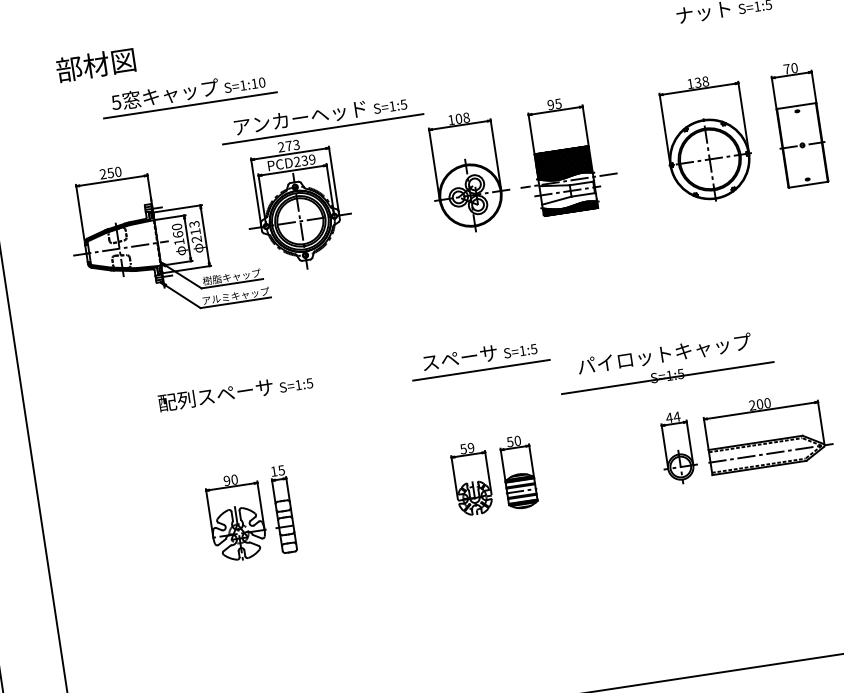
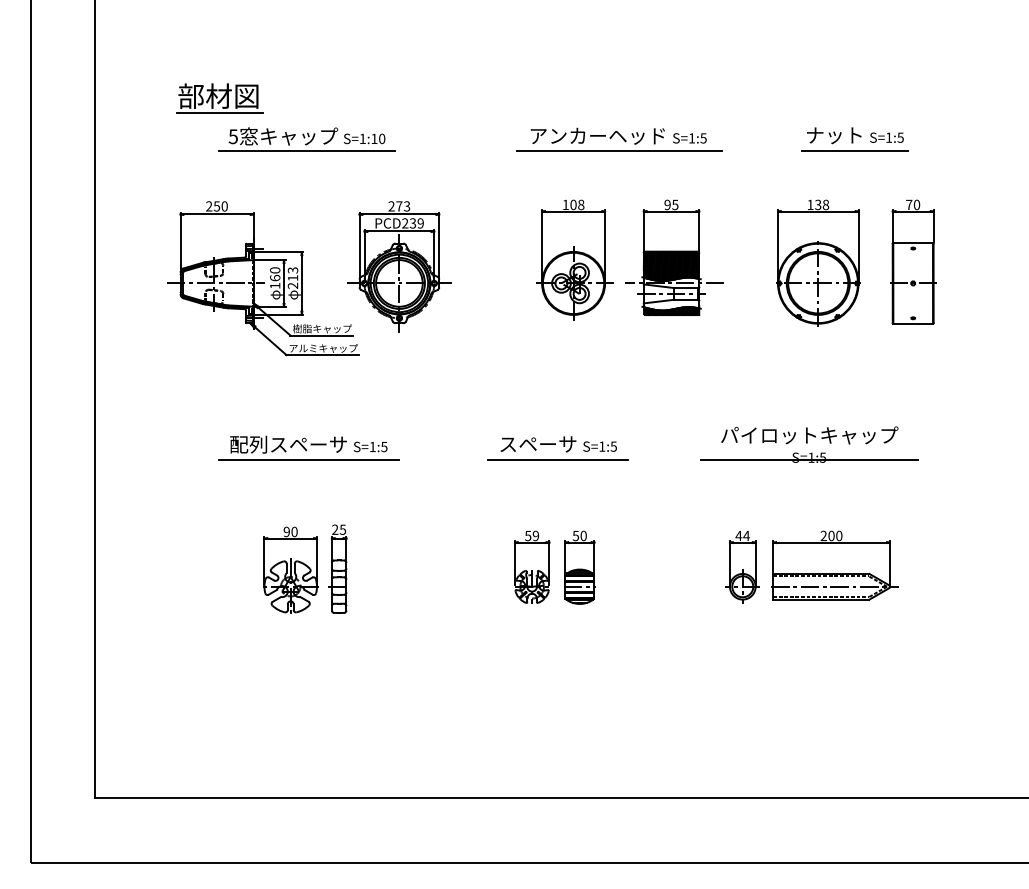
line: (725, 24) -> (854, 150), added
line: (100, 81) -> (220, 113), added
part: (321, 118) -> (619, 139), moved
part: (665, 363) -> (809, 444), moved
line: (237, 406) -> (308, 459), added
text: (274, 471) -> (335, 529), 15 -> 25

